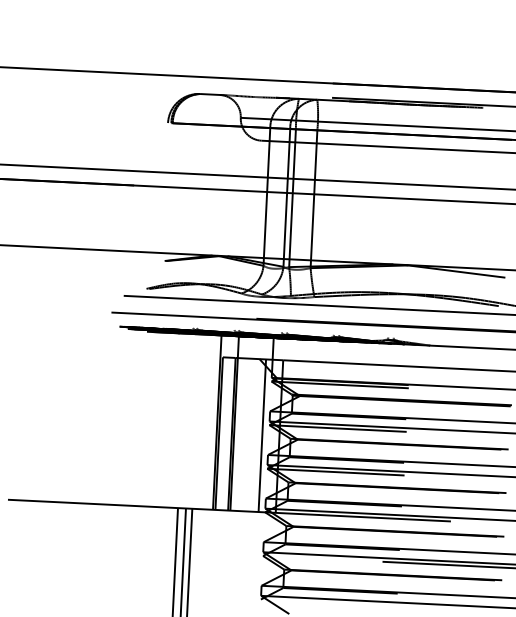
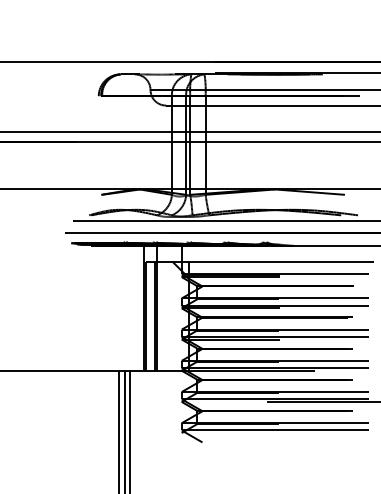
line: (261, 434) -> (176, 315), removed

